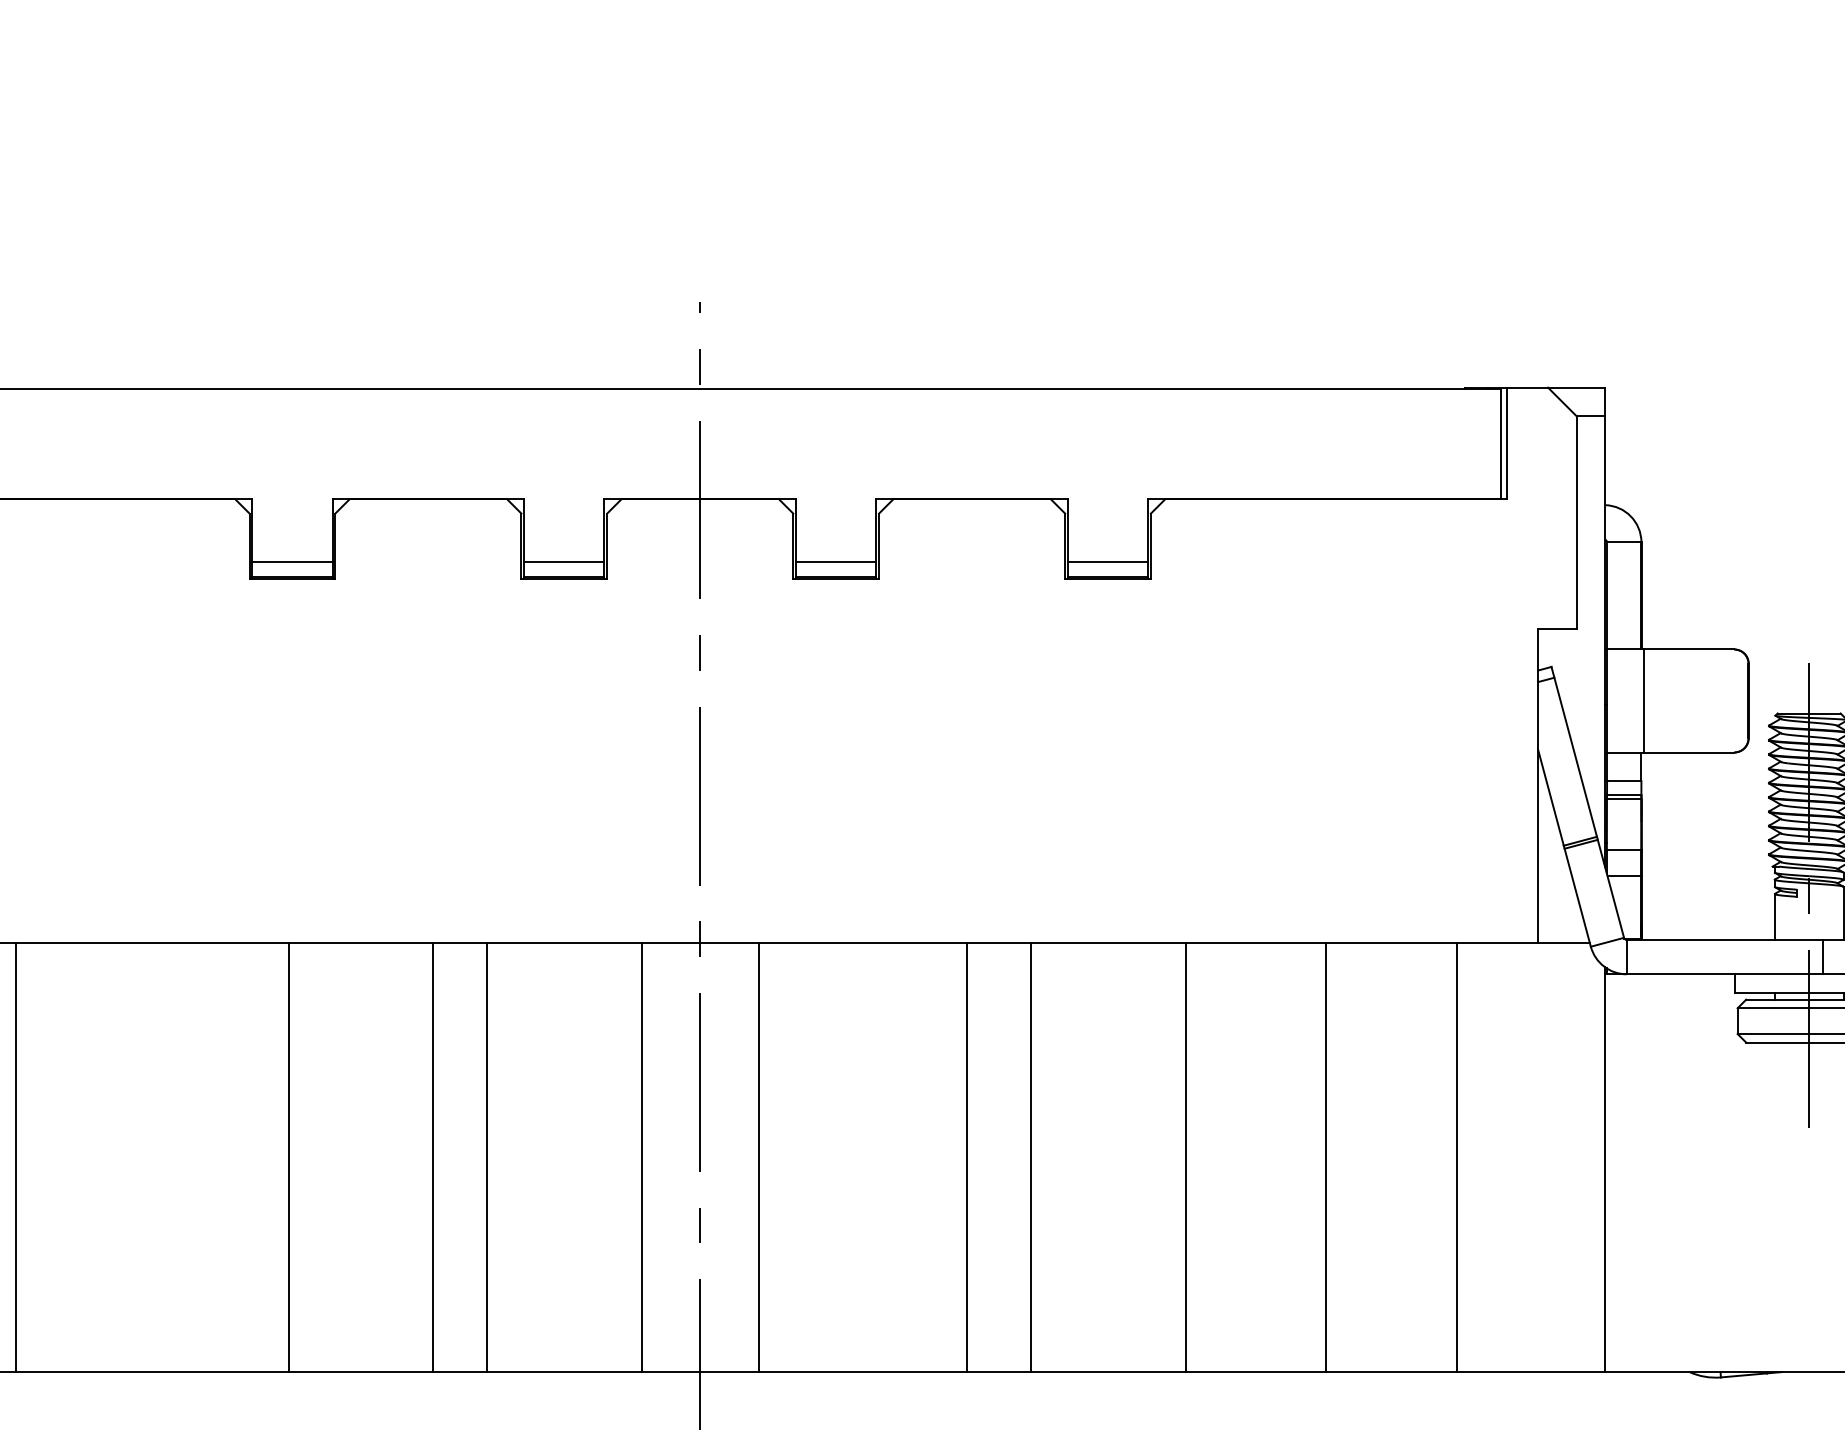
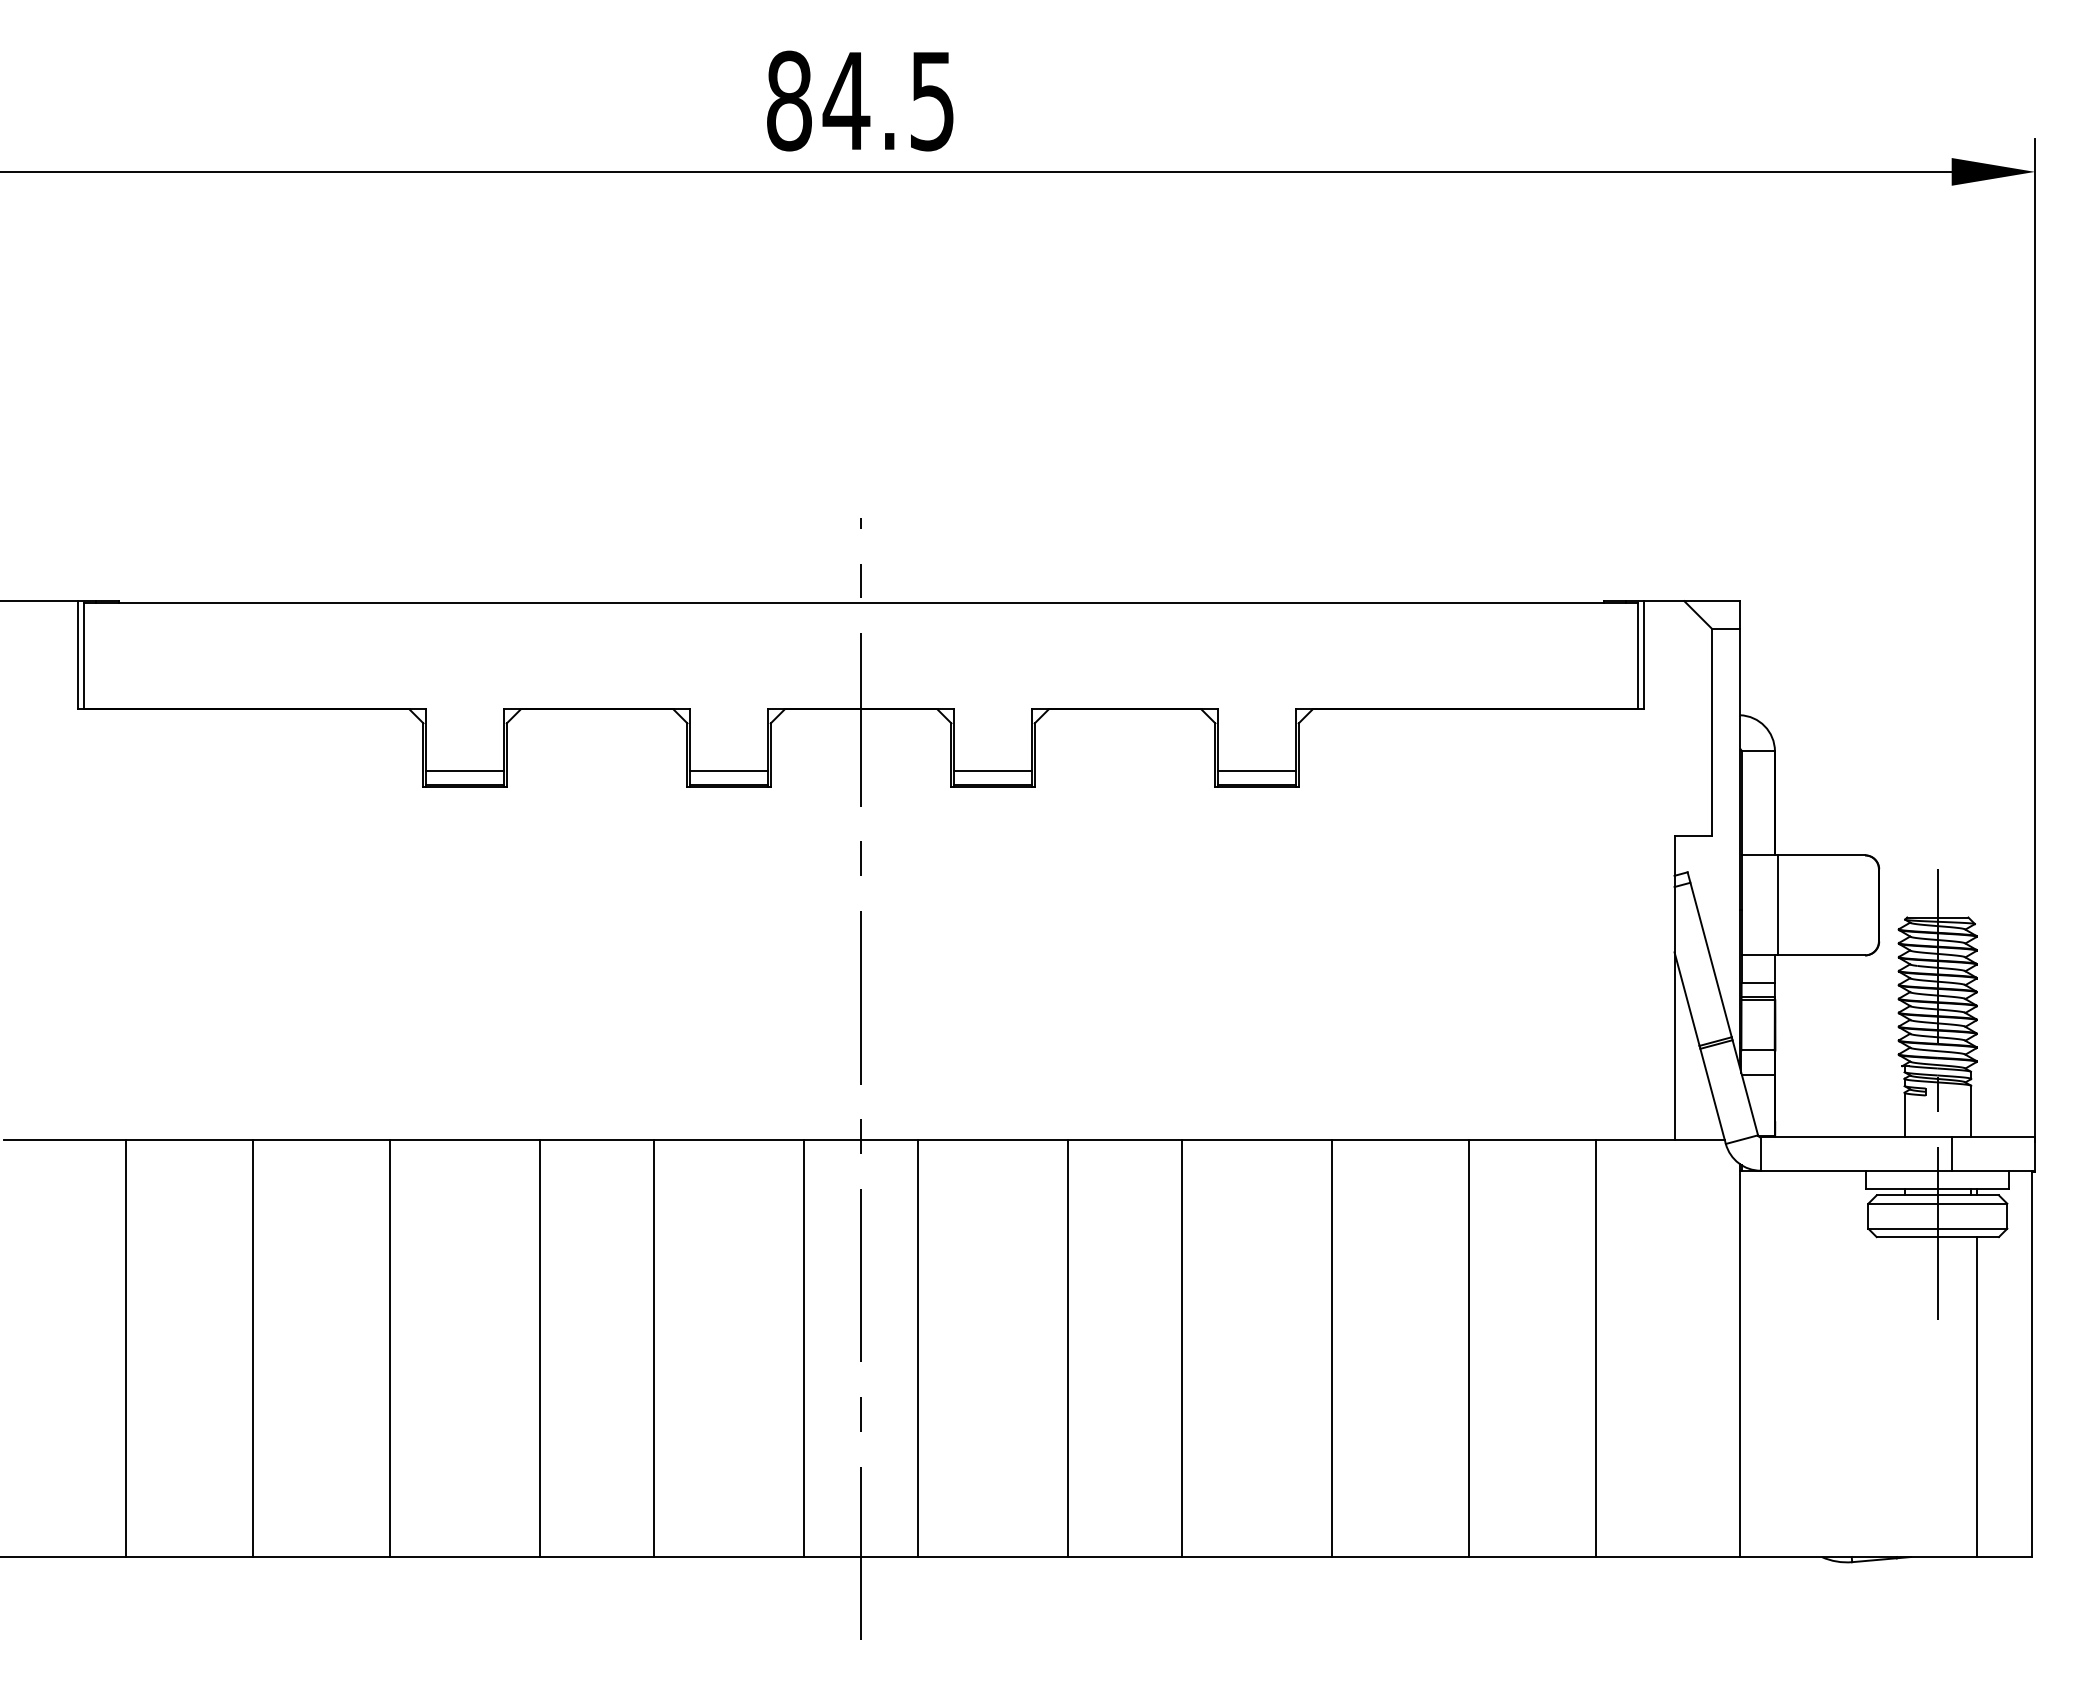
line: (16, 1157) -> (253, 1348), moved
line: (288, 1157) -> (389, 1348), moved
line: (432, 1157) -> (540, 1348), moved
line: (967, 1157) -> (1068, 1348), moved

